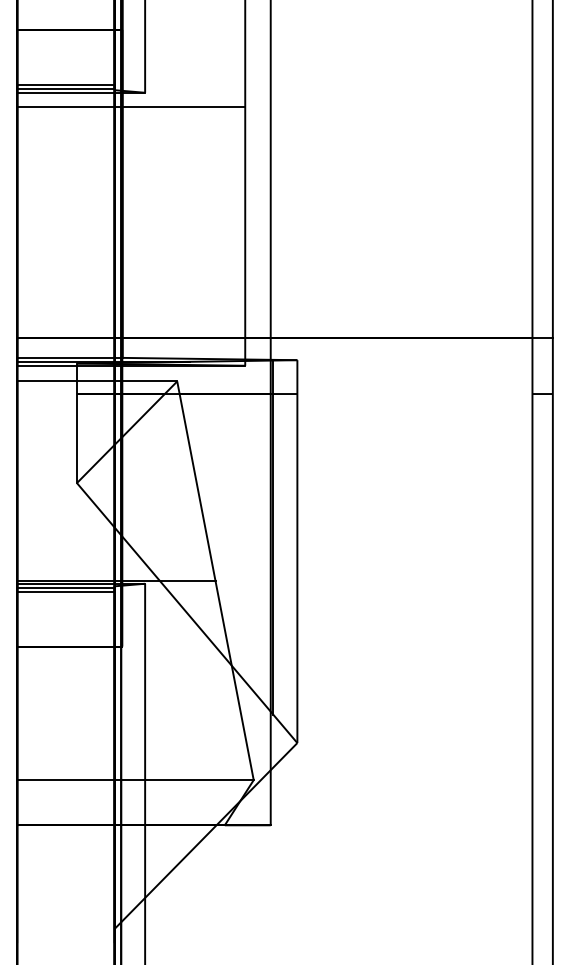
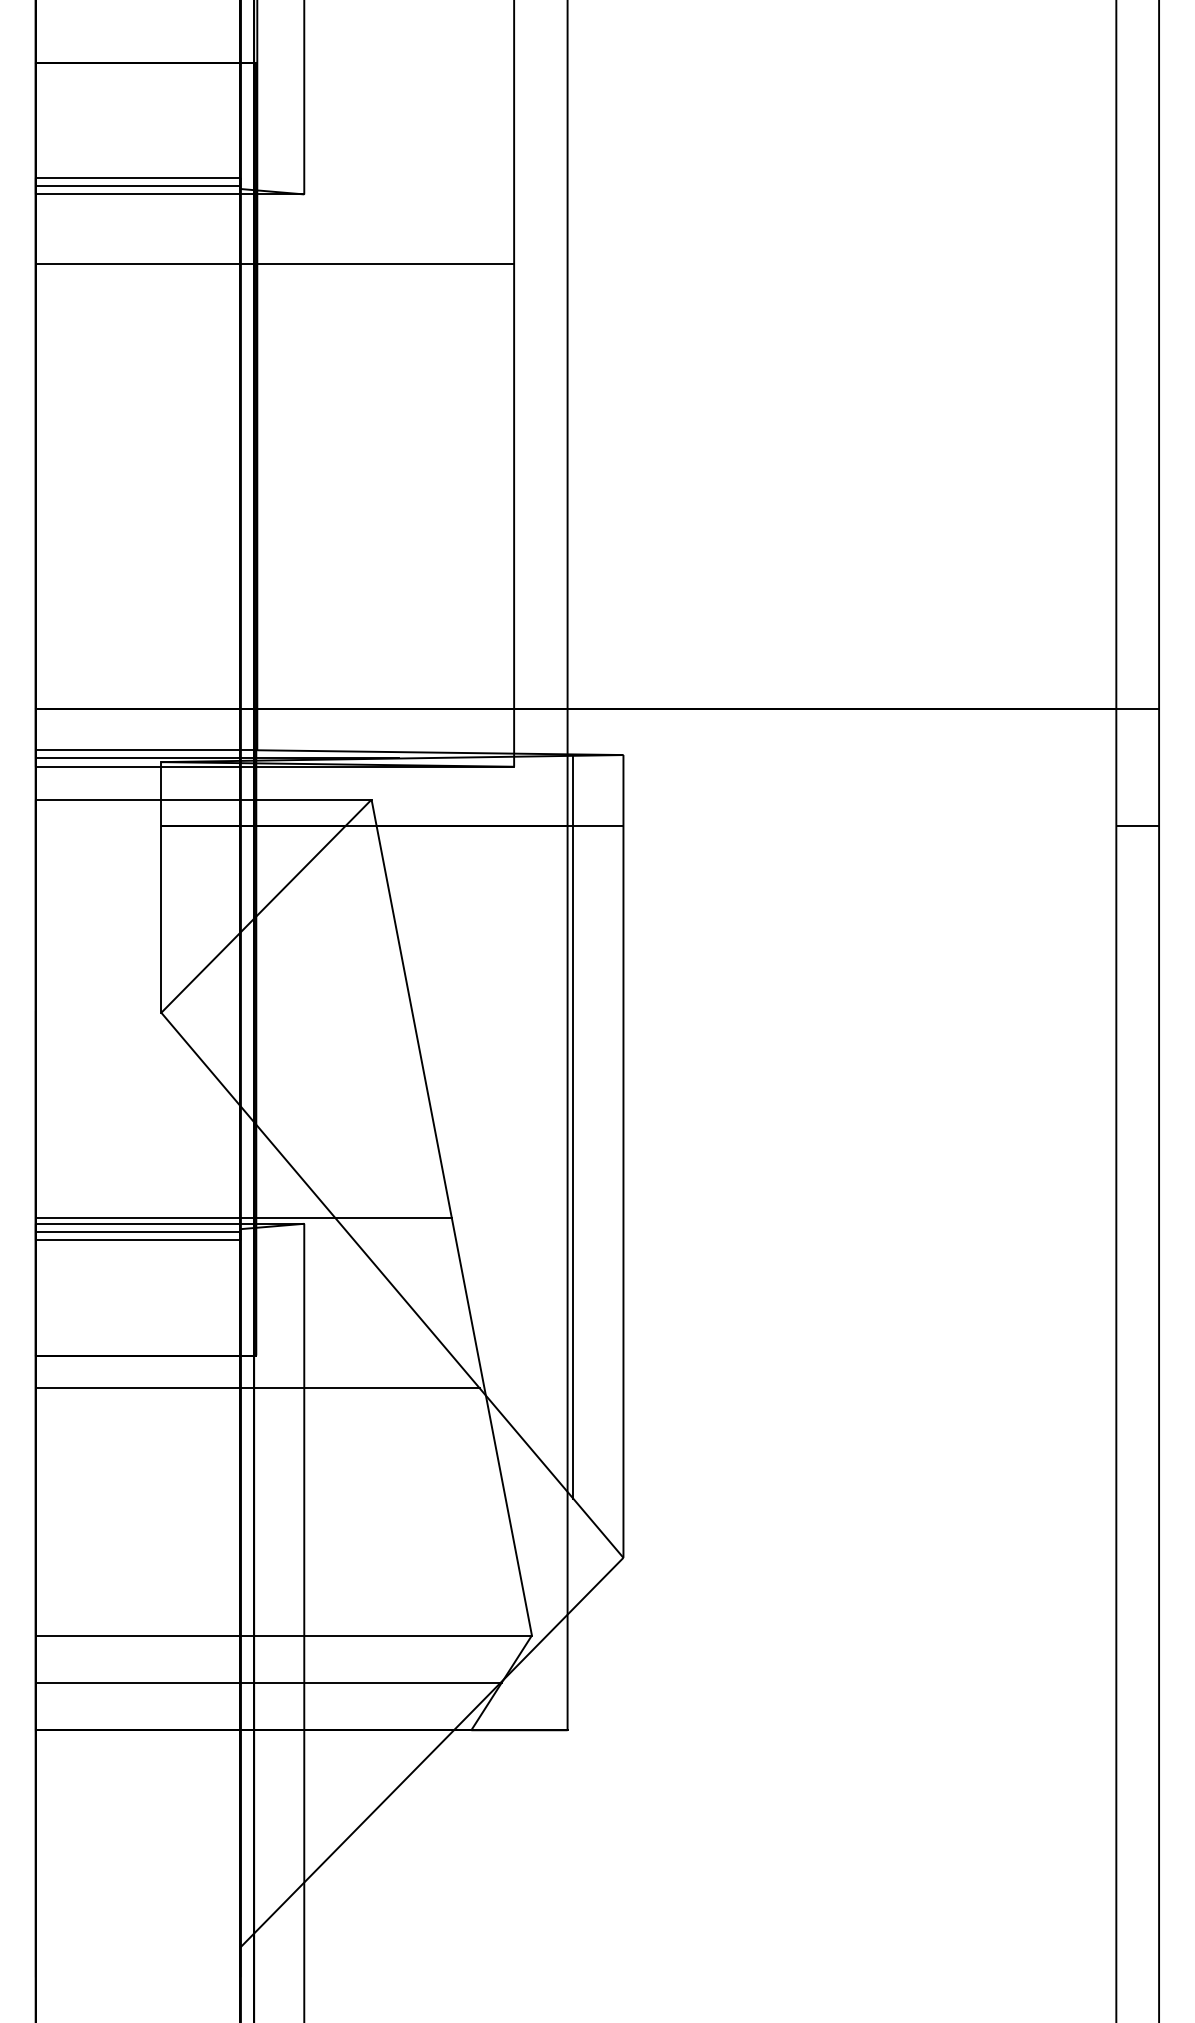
line: (131, 107) -> (275, 265), moved
line: (122, 662) -> (256, 1388), added
line: (128, 802) -> (269, 1682), added

